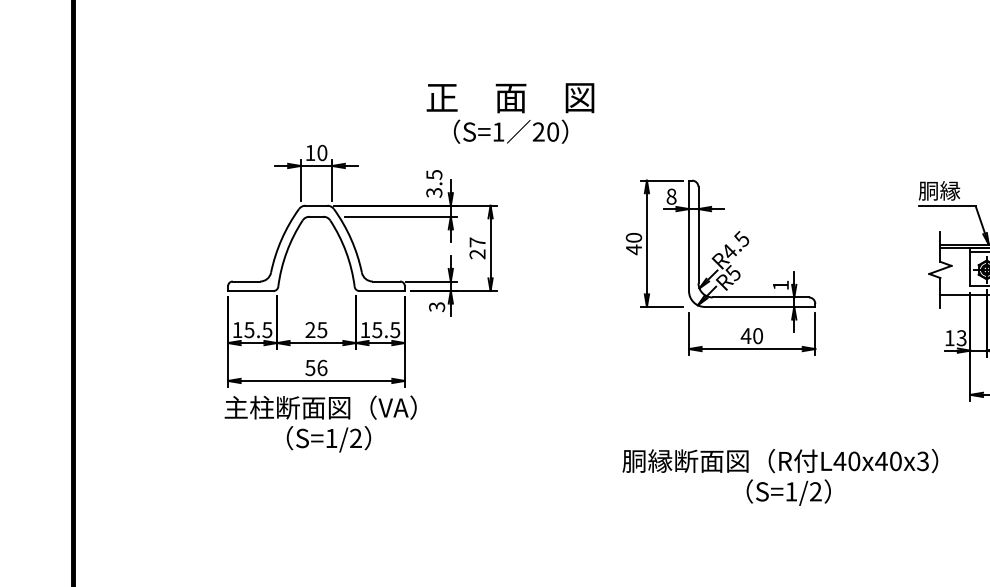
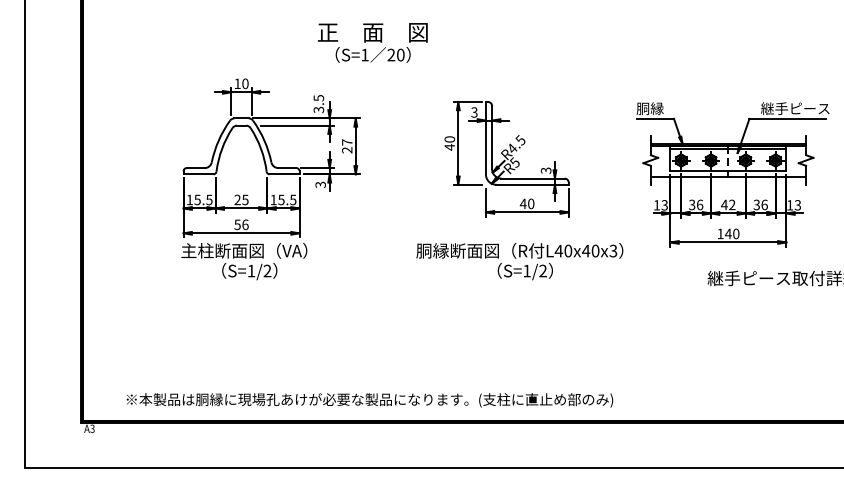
text: (509, 112) -> (372, 42), moved
text: (671, 196) -> (474, 112), 8 -> 3
text: (779, 285) -> (545, 170), 1 -> 3
text: (779, 477) -> (519, 261), moved

